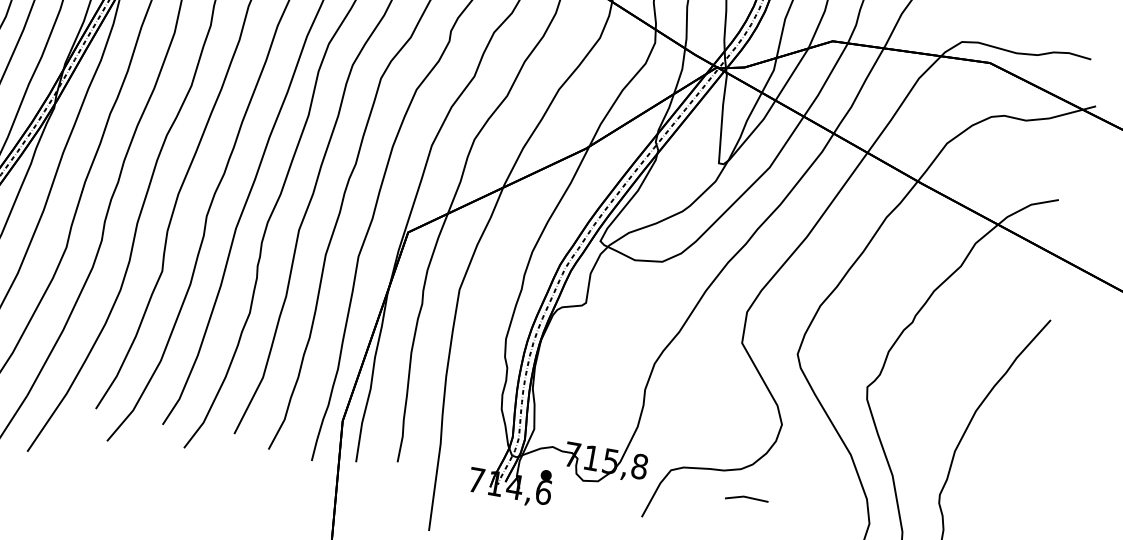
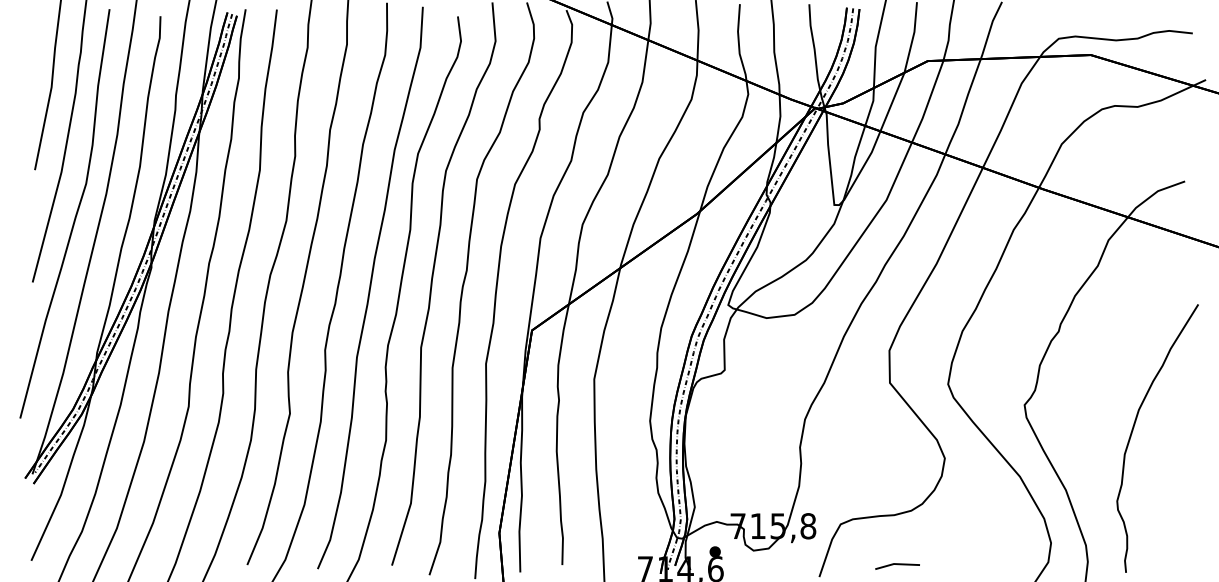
line: (746, 498) -> (897, 565), moved

